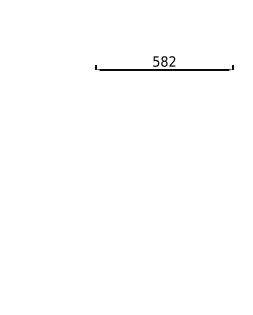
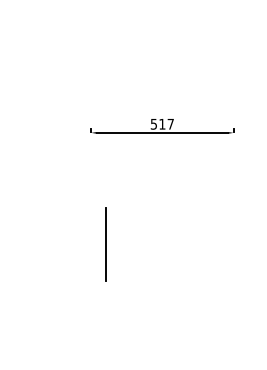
text: (168, 60) -> (166, 123), 582 -> 517
line: (109, 177) -> (105, 244), added

